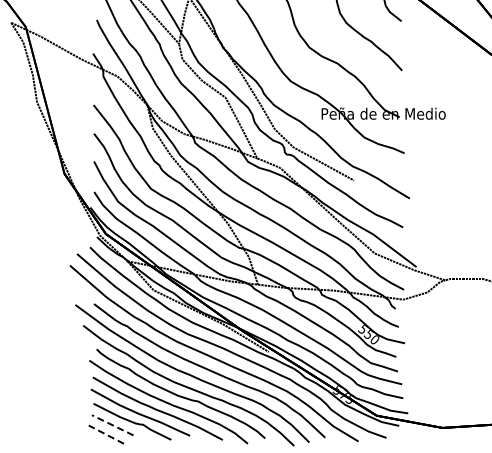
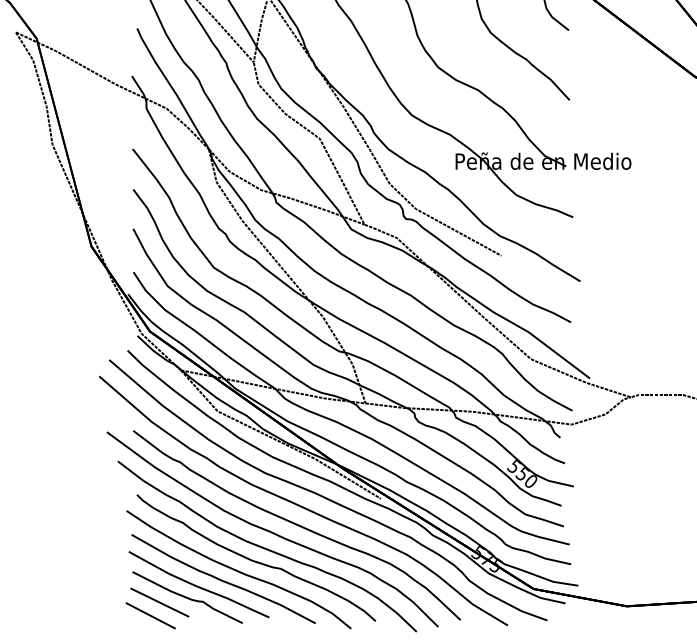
line: (112, 425) -> (159, 602), dashed -> solid
line: (106, 434) -> (150, 615), dashed -> solid

